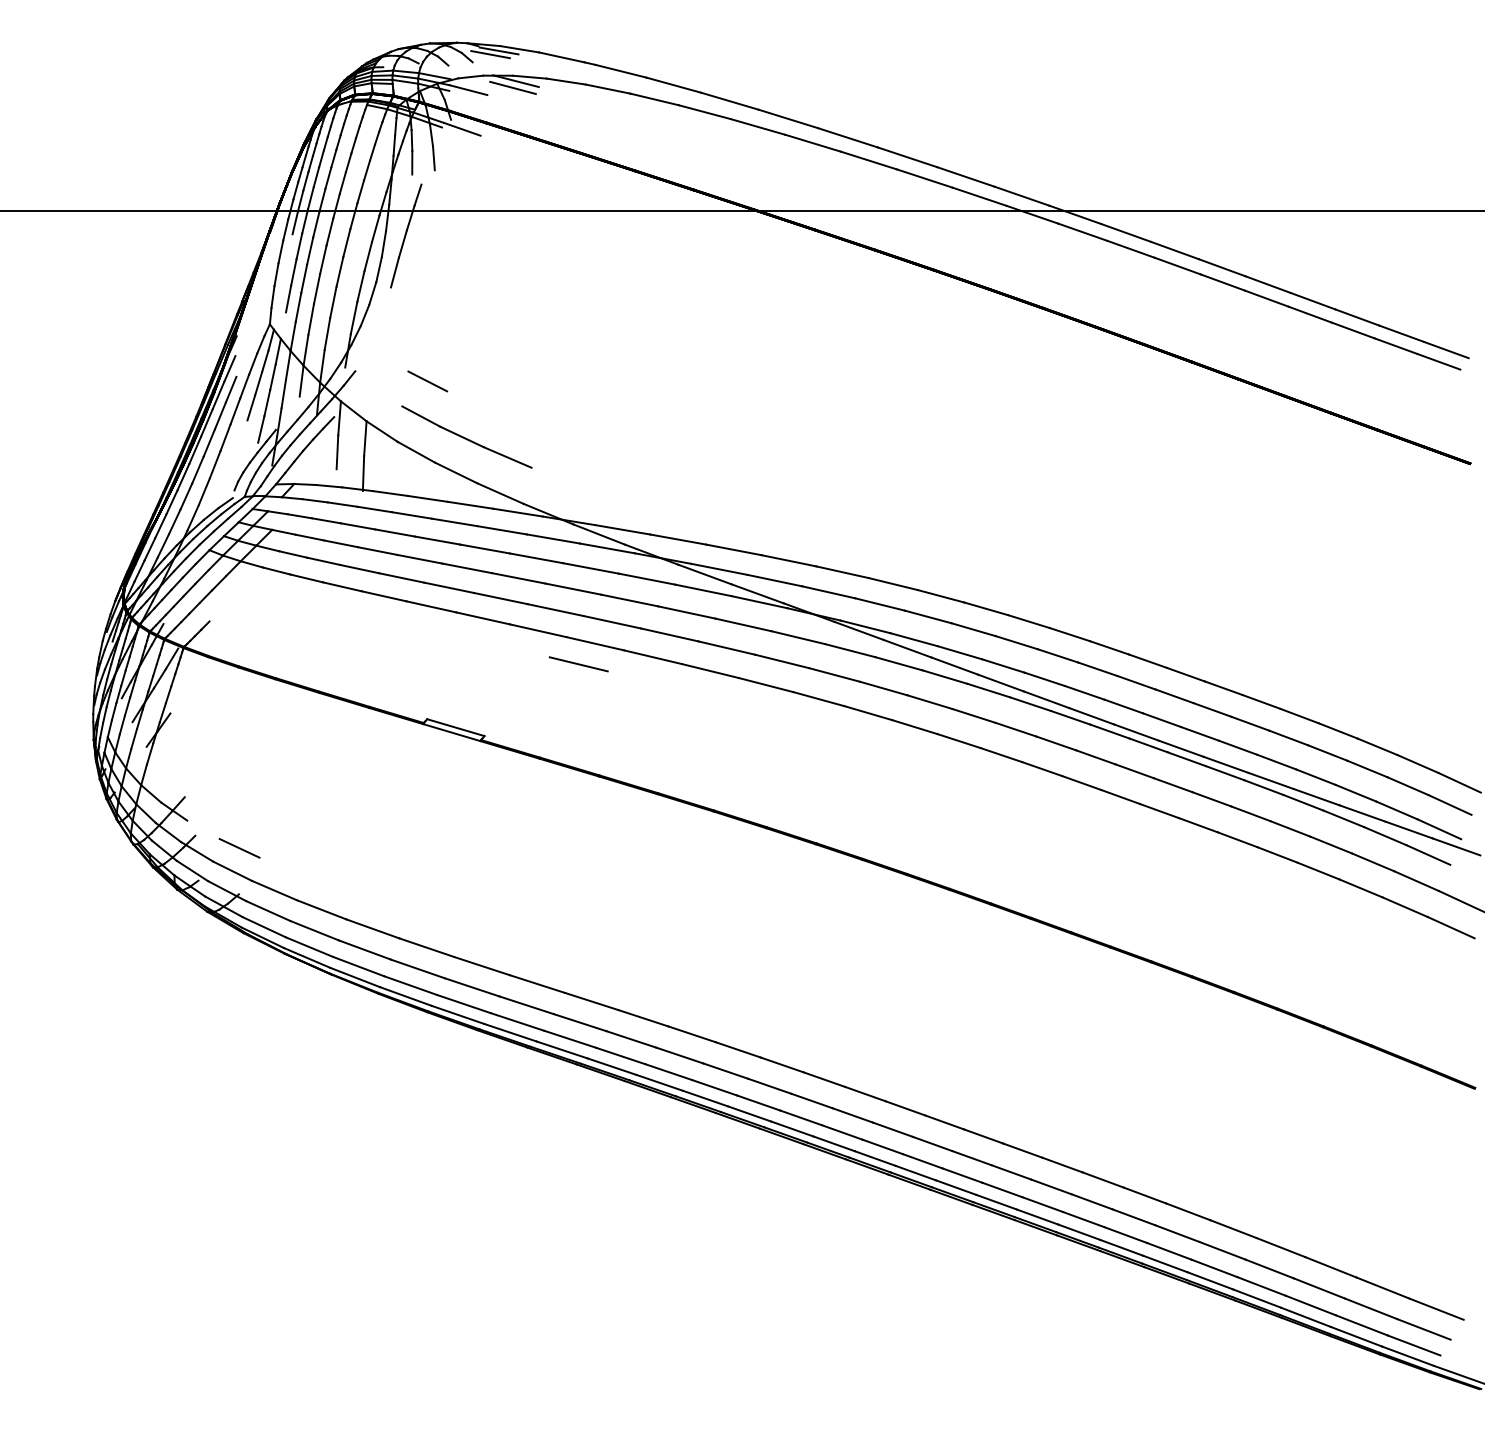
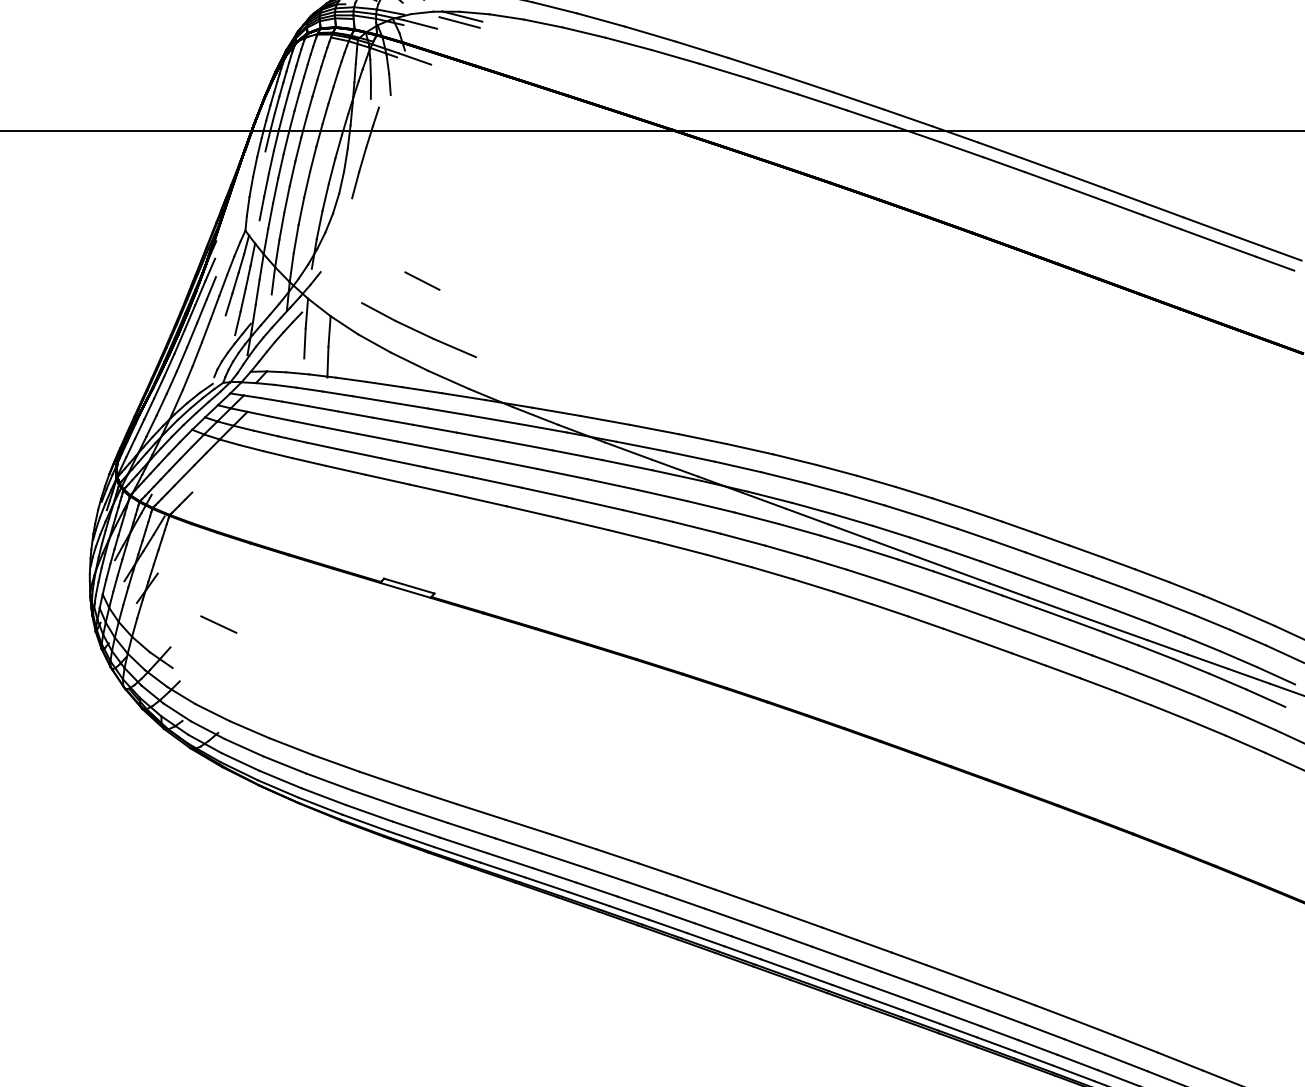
line: (427, 381) -> (422, 281), moved
line: (578, 664) -> (517, 530), removed
line: (239, 848) -> (218, 624), moved

